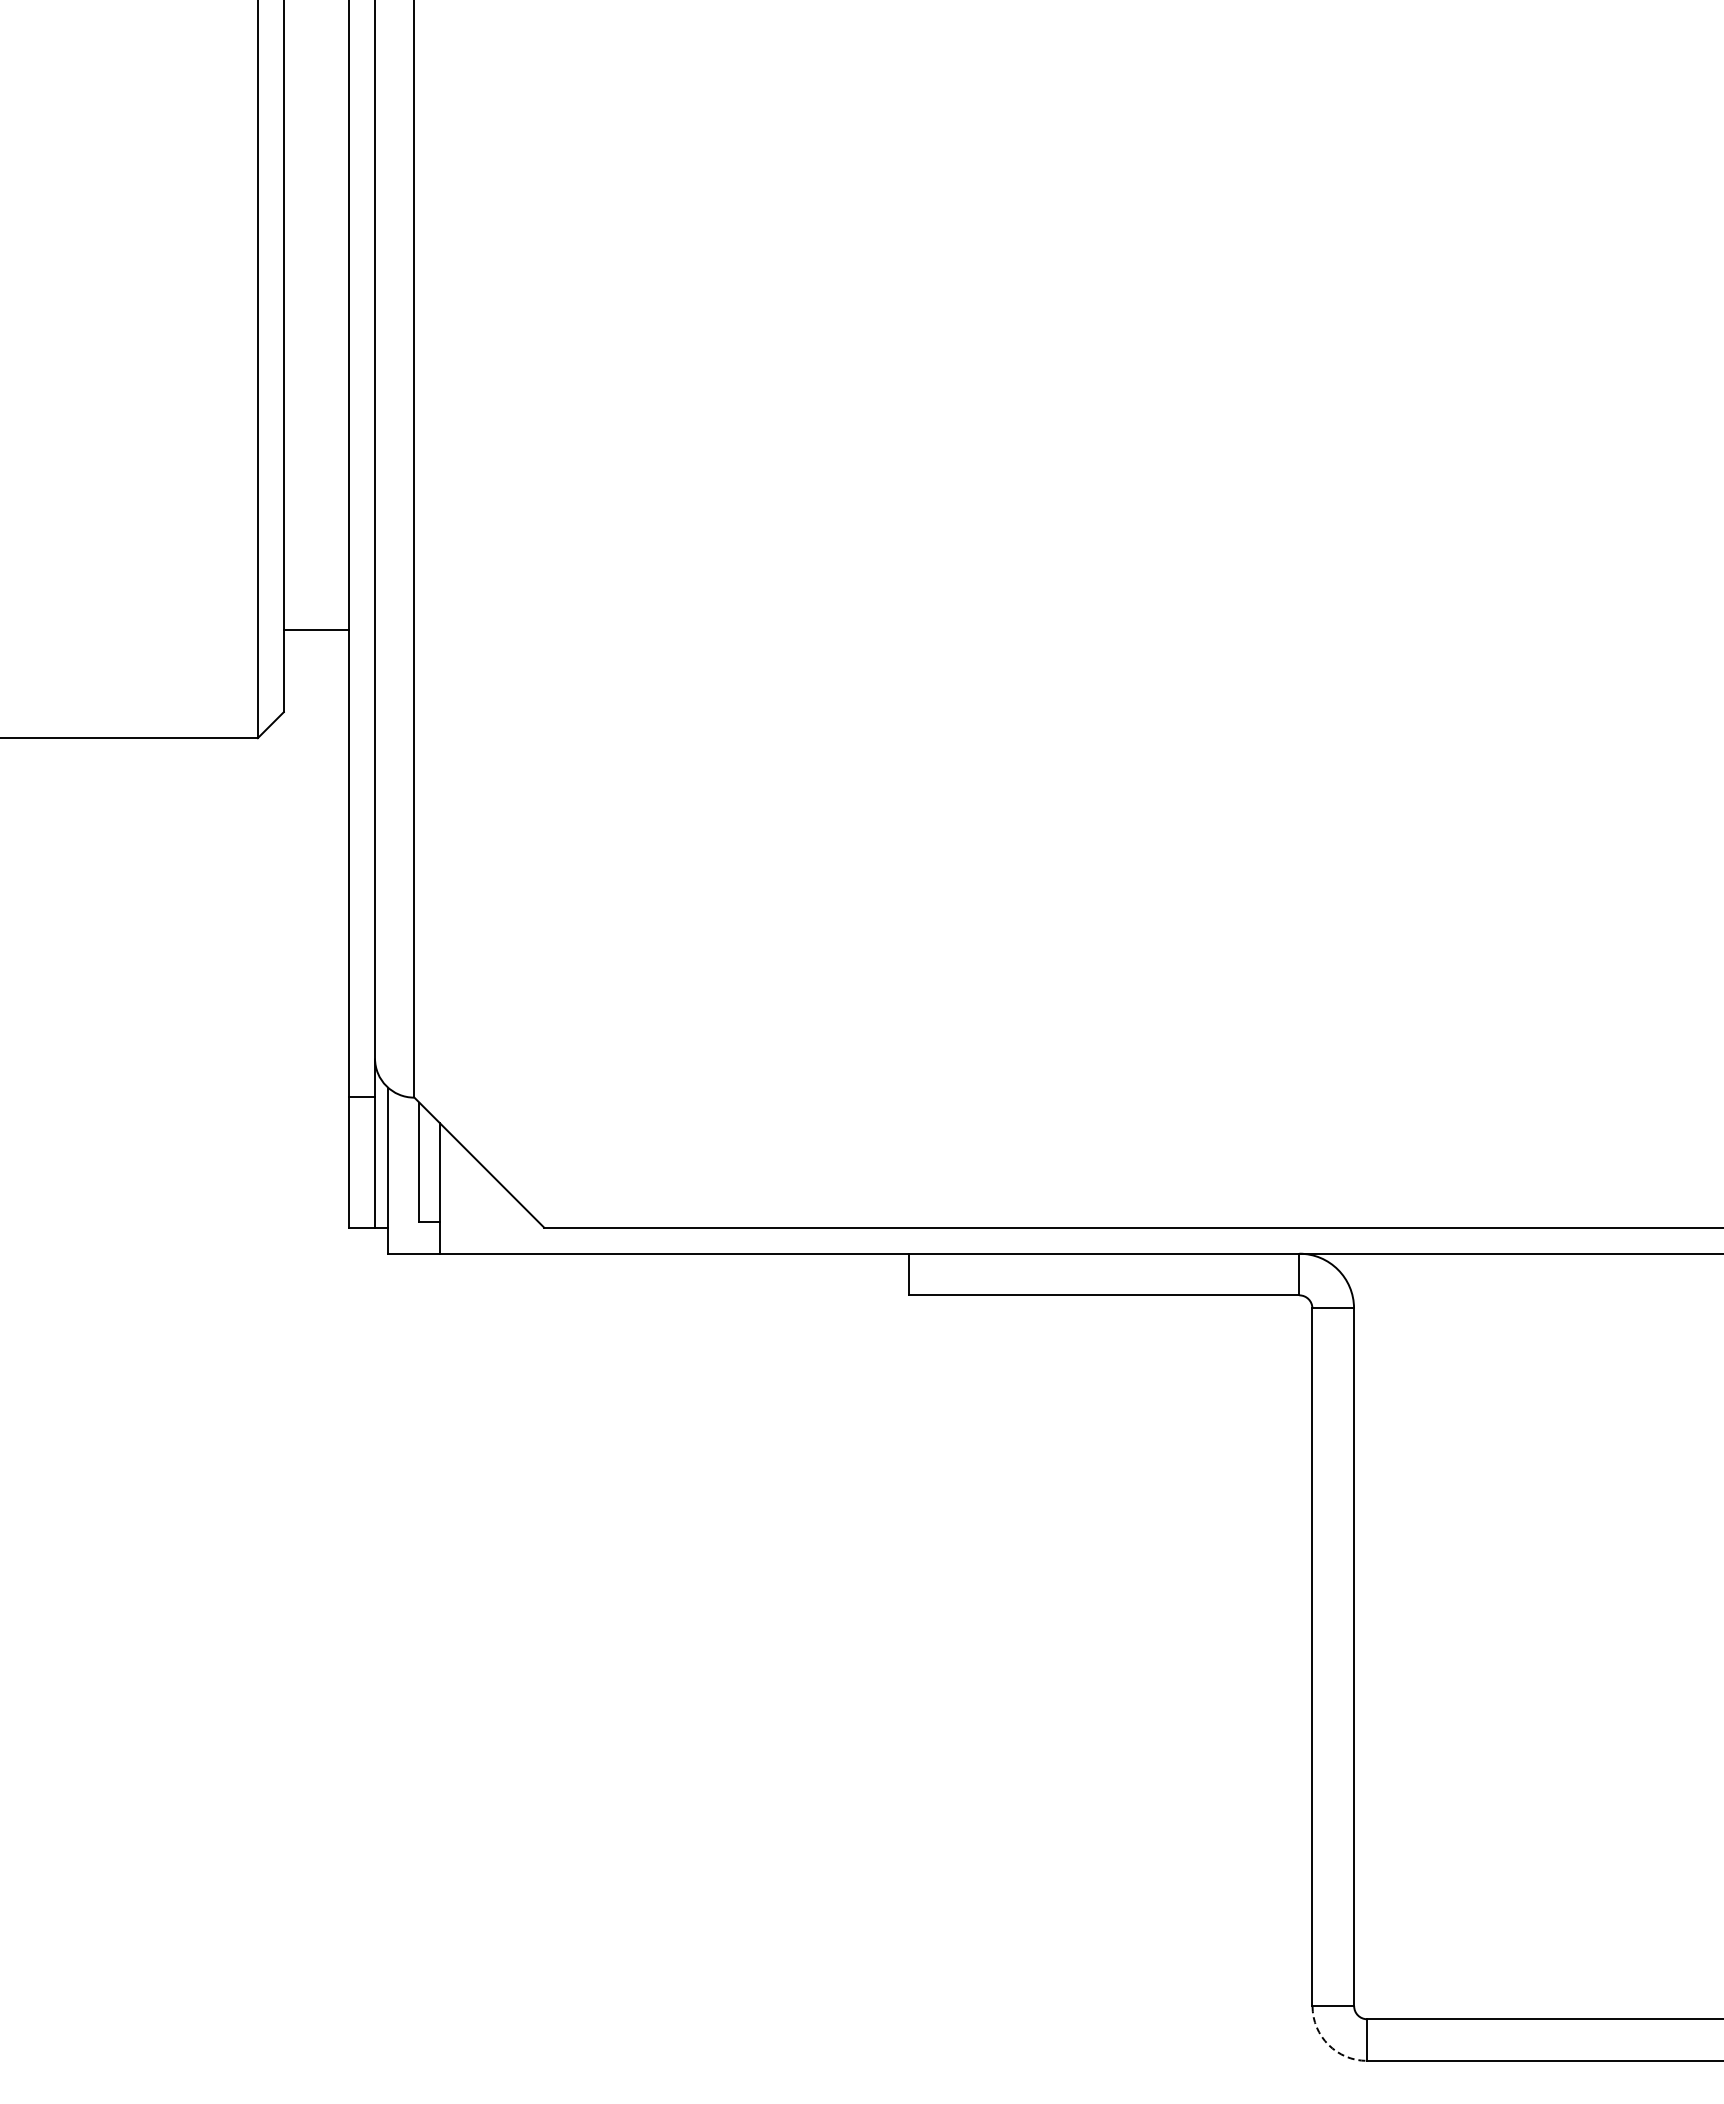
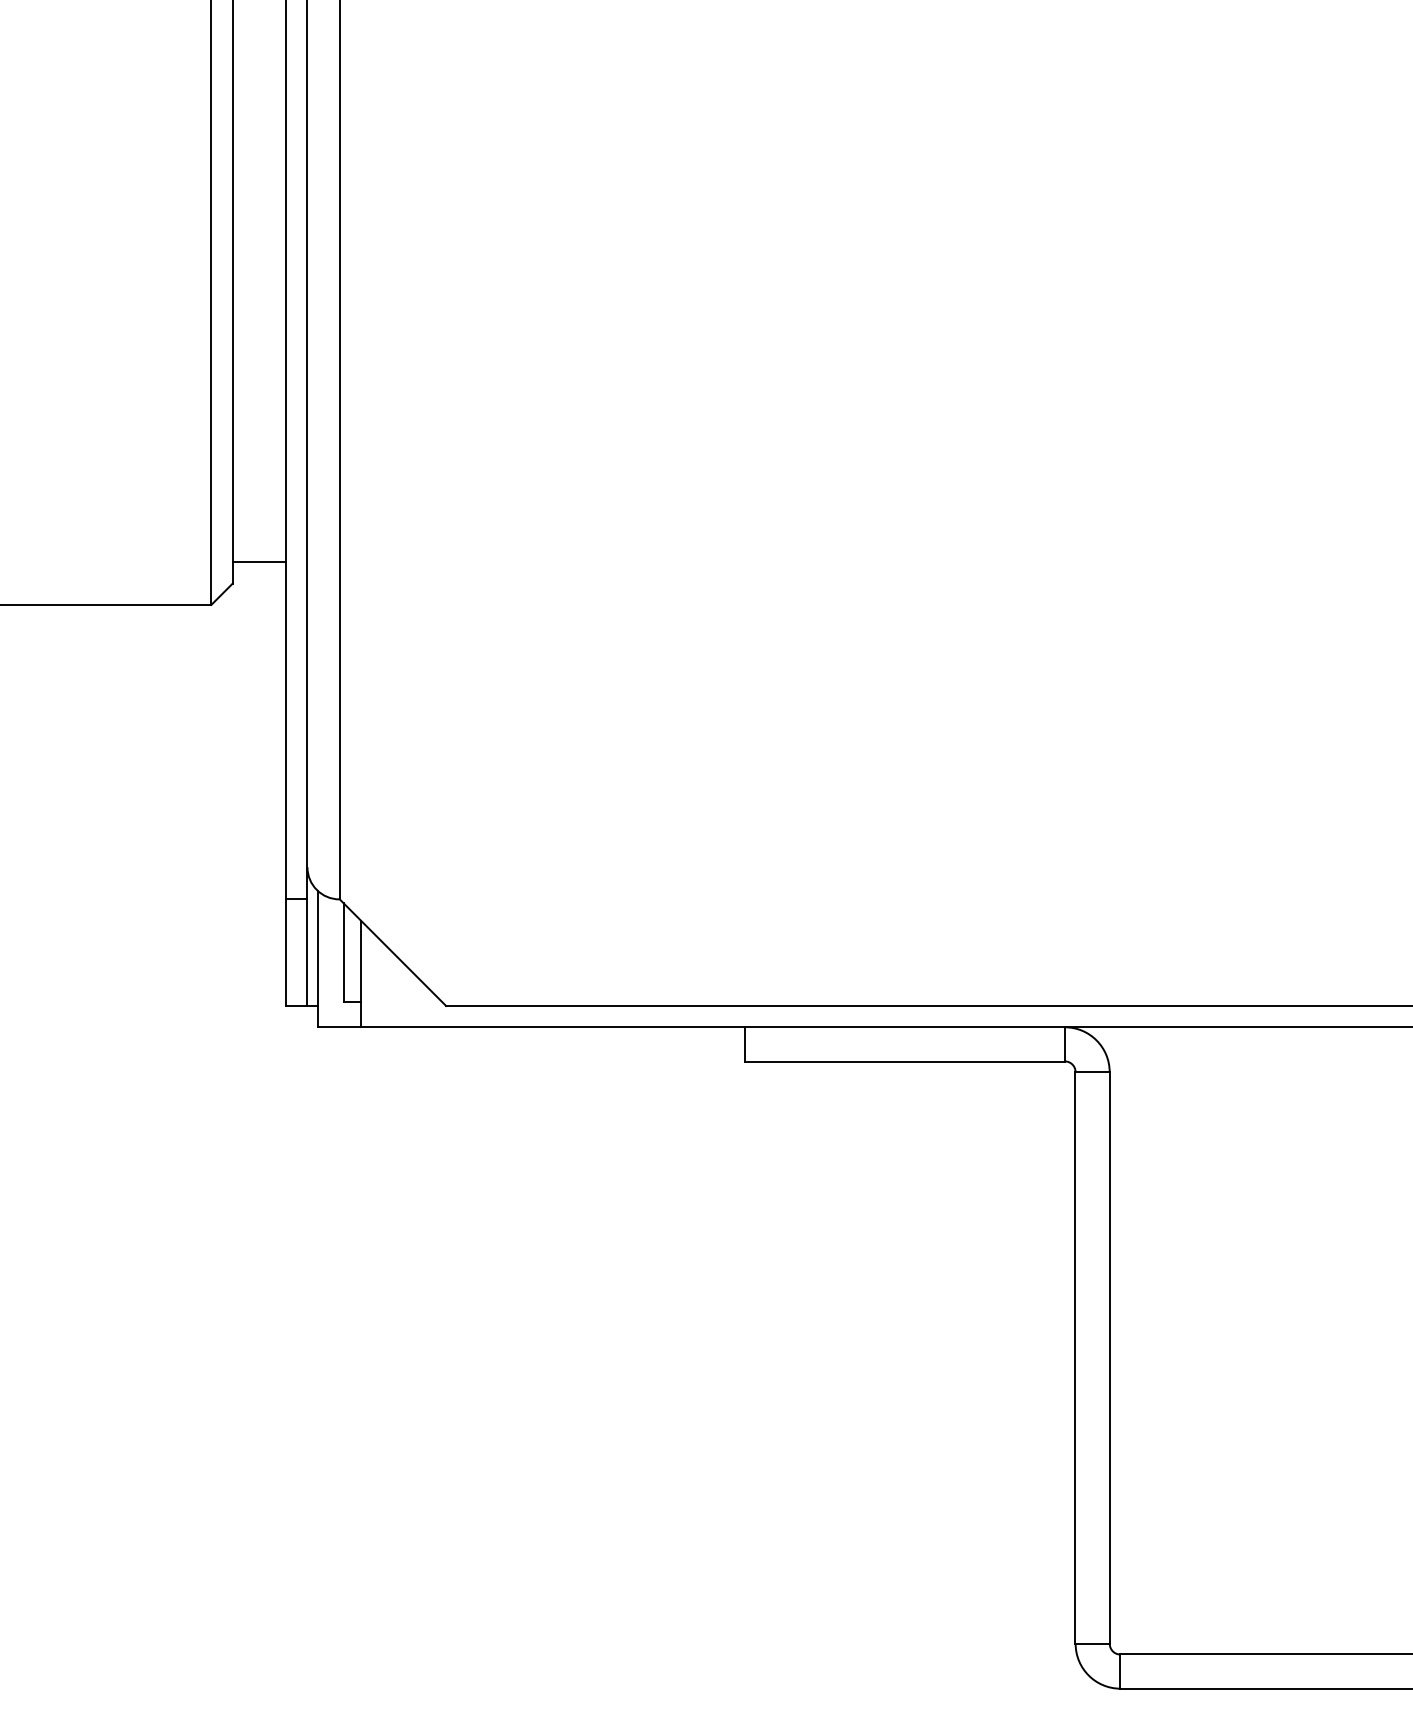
line: (316, 630) -> (259, 562), moved
arc: (1328, 2044) -> (1088, 1675), dashed -> solid

